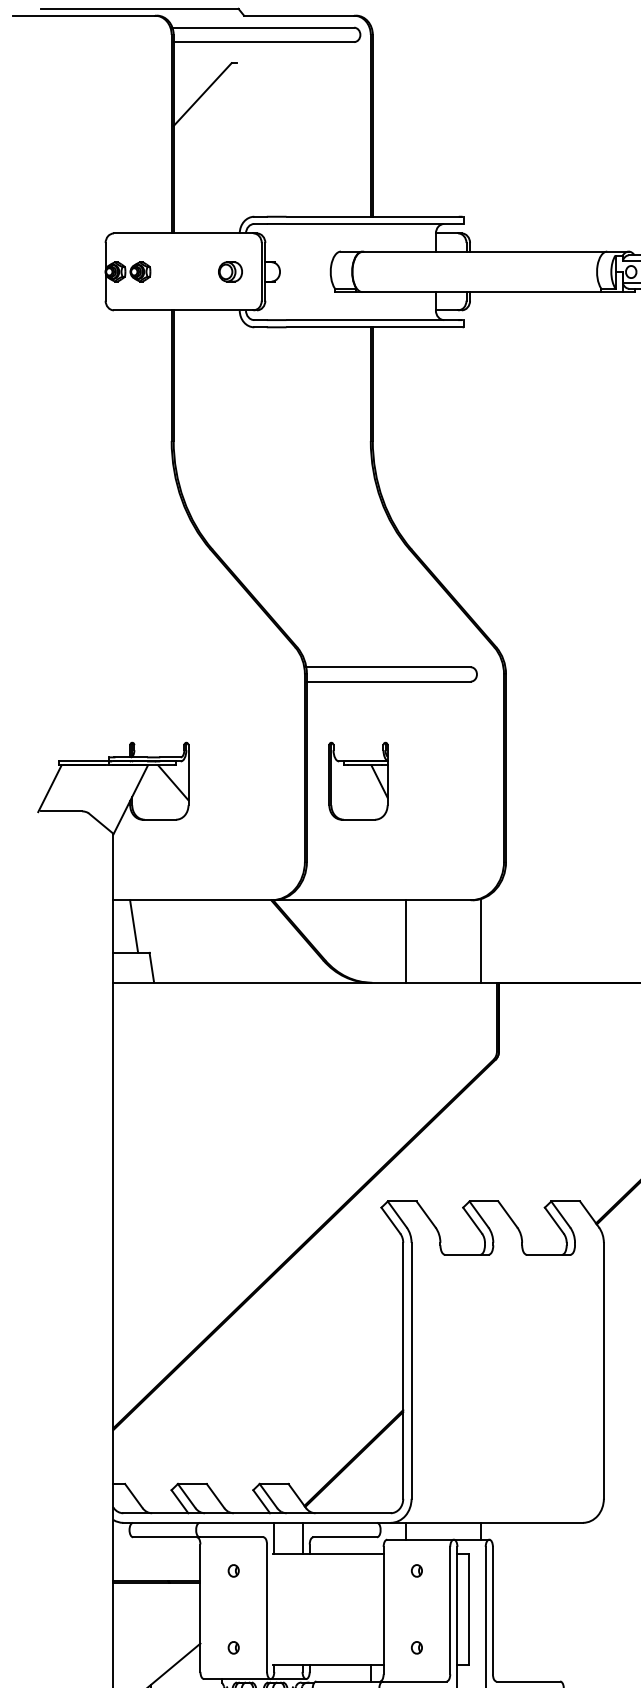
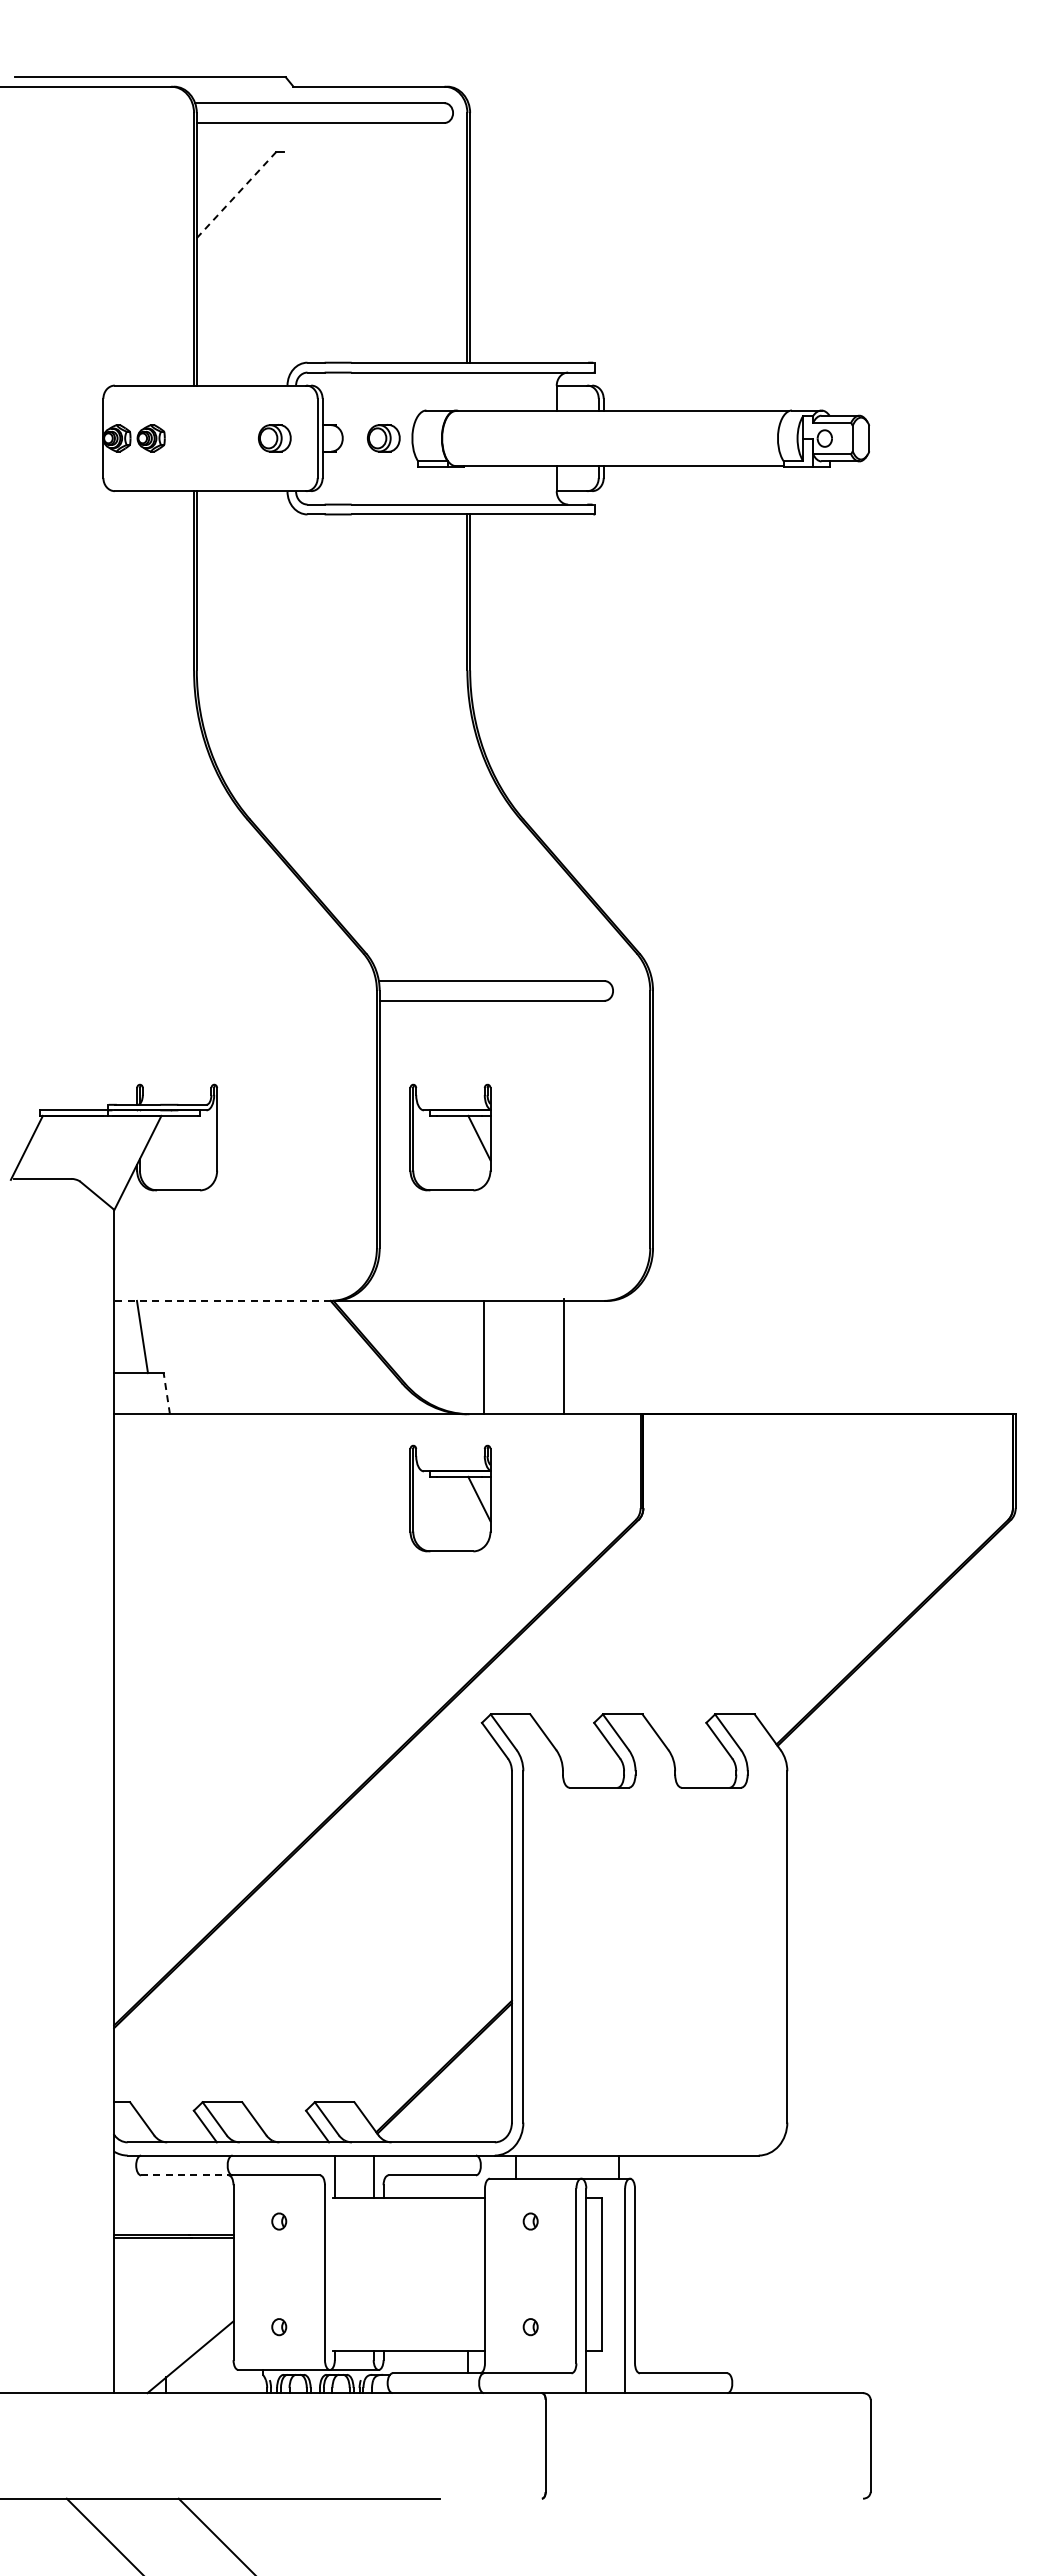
line: (202, 94) -> (236, 195), solid -> dashed
part: (309, 271) -> (383, 438), added
line: (173, 782) -> (196, 1139), removed
line: (192, 899) -> (222, 1300), solid -> dashed
line: (480, 940) -> (563, 1356), moved
line: (405, 941) -> (483, 1357), moved
line: (151, 967) -> (166, 1393), solid -> dashed
part: (358, 1044) -> (450, 1498), added
line: (166, 1537) -> (186, 2175), solid -> dashed

